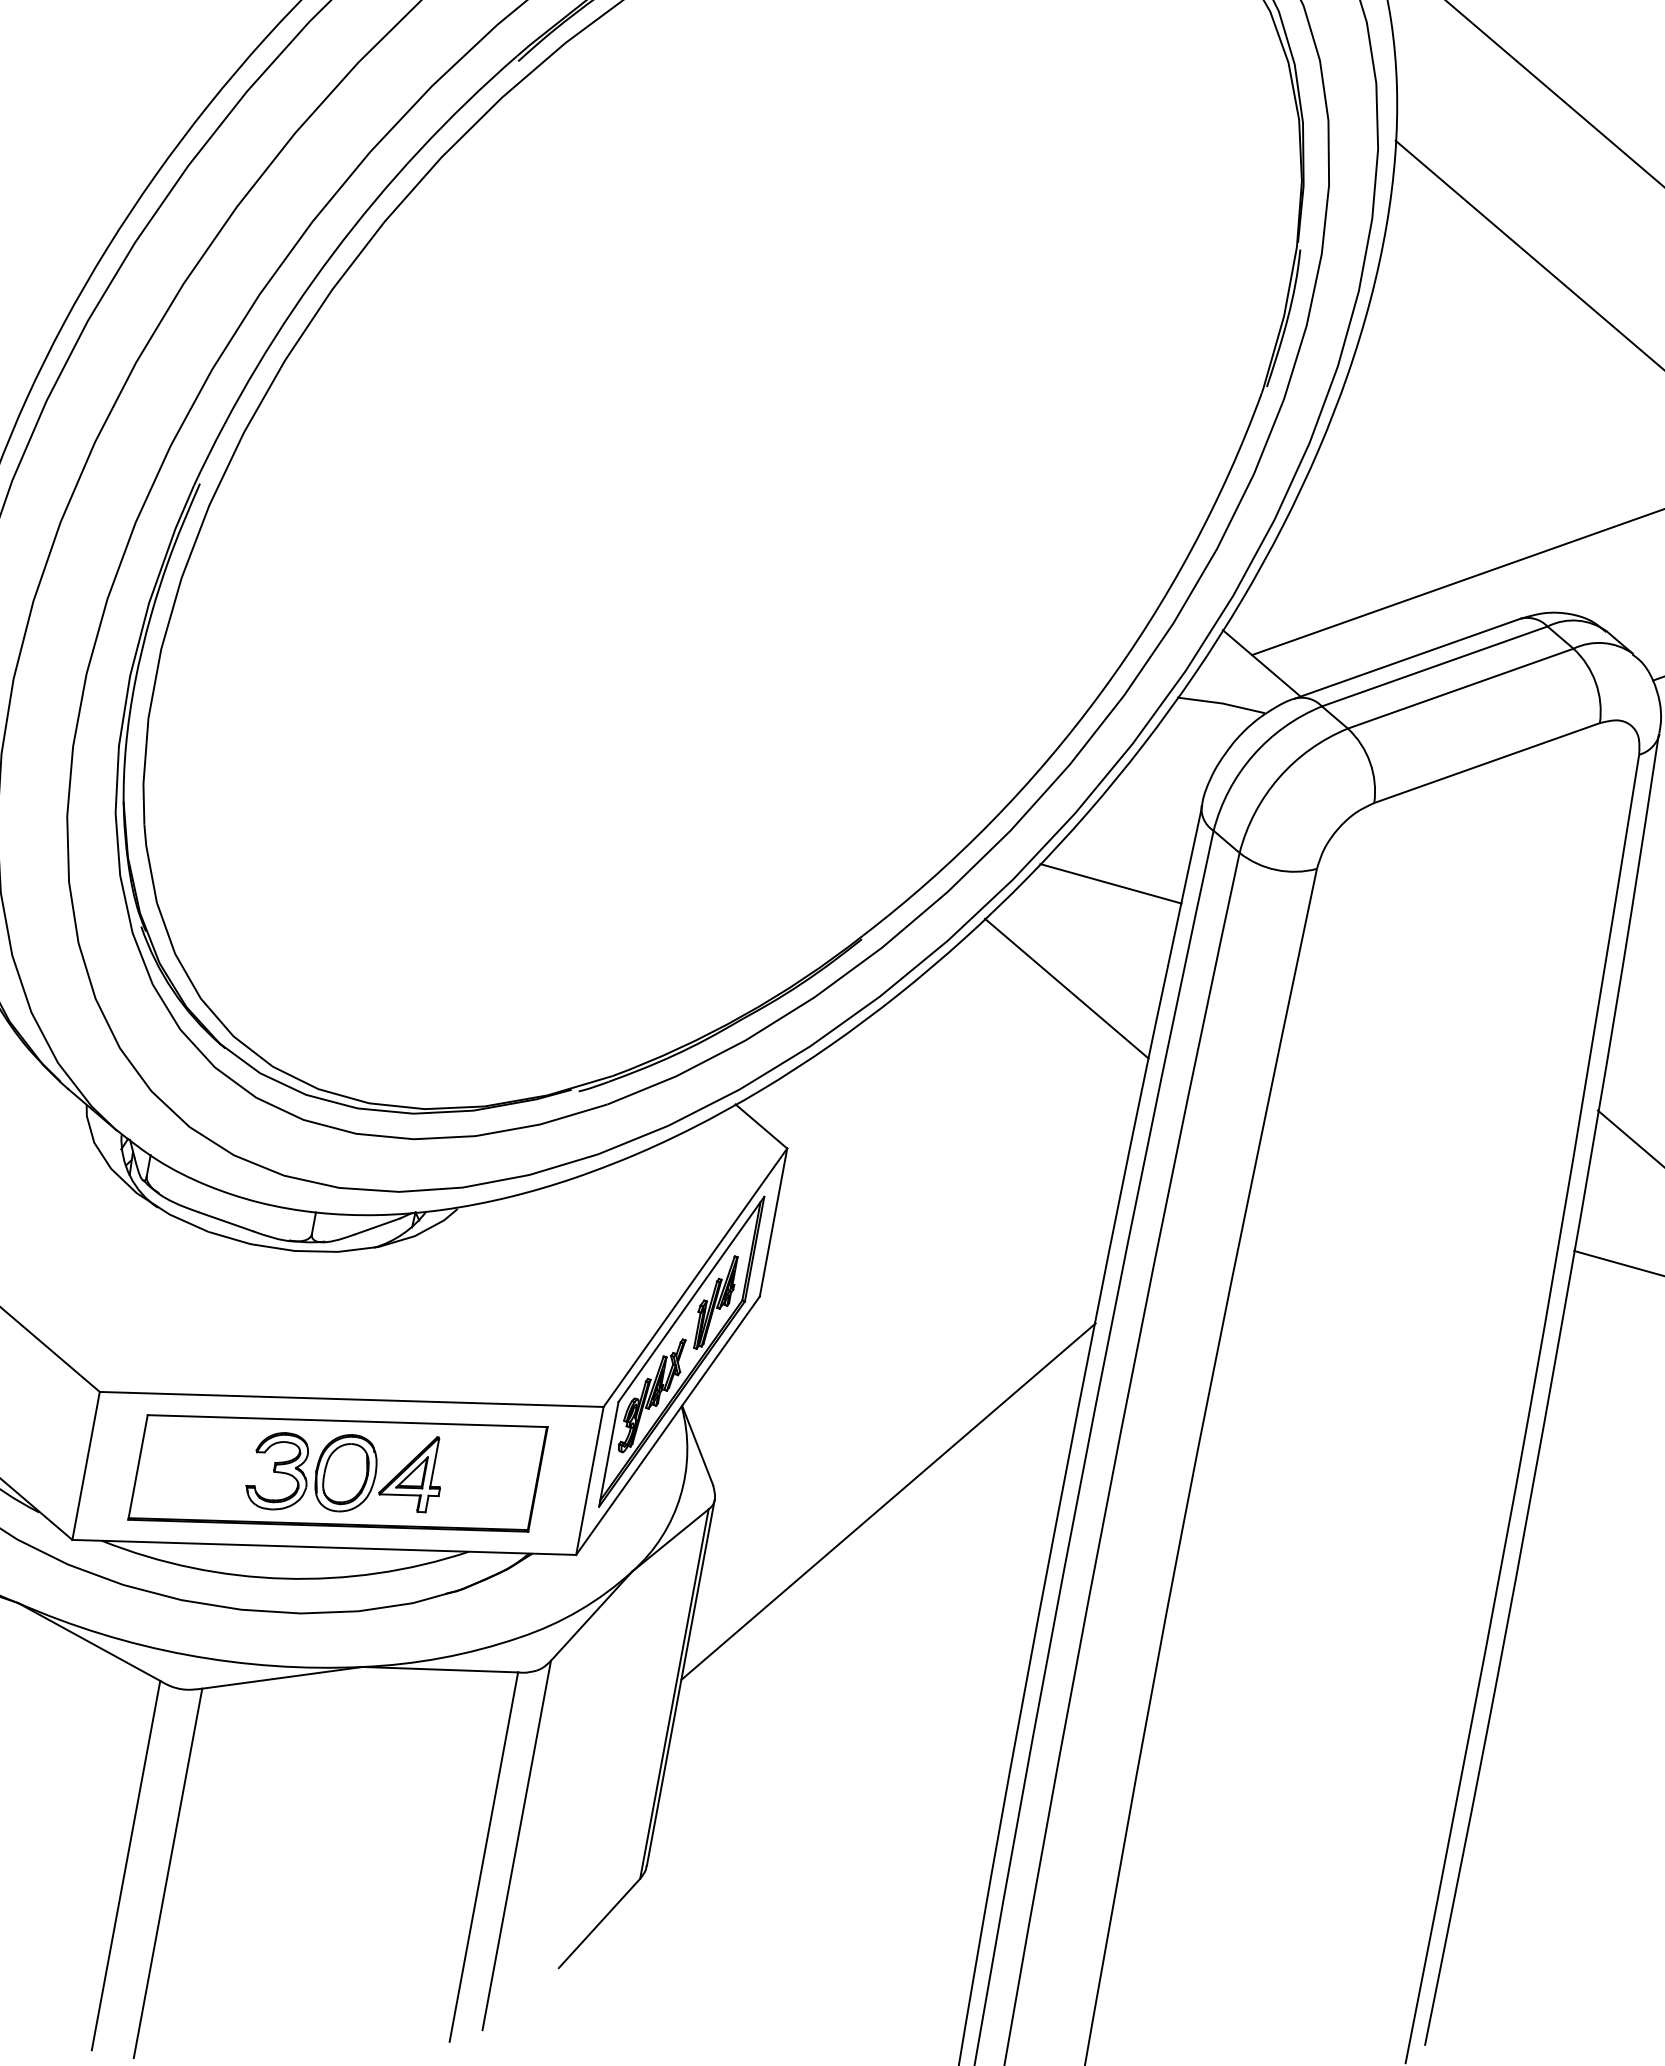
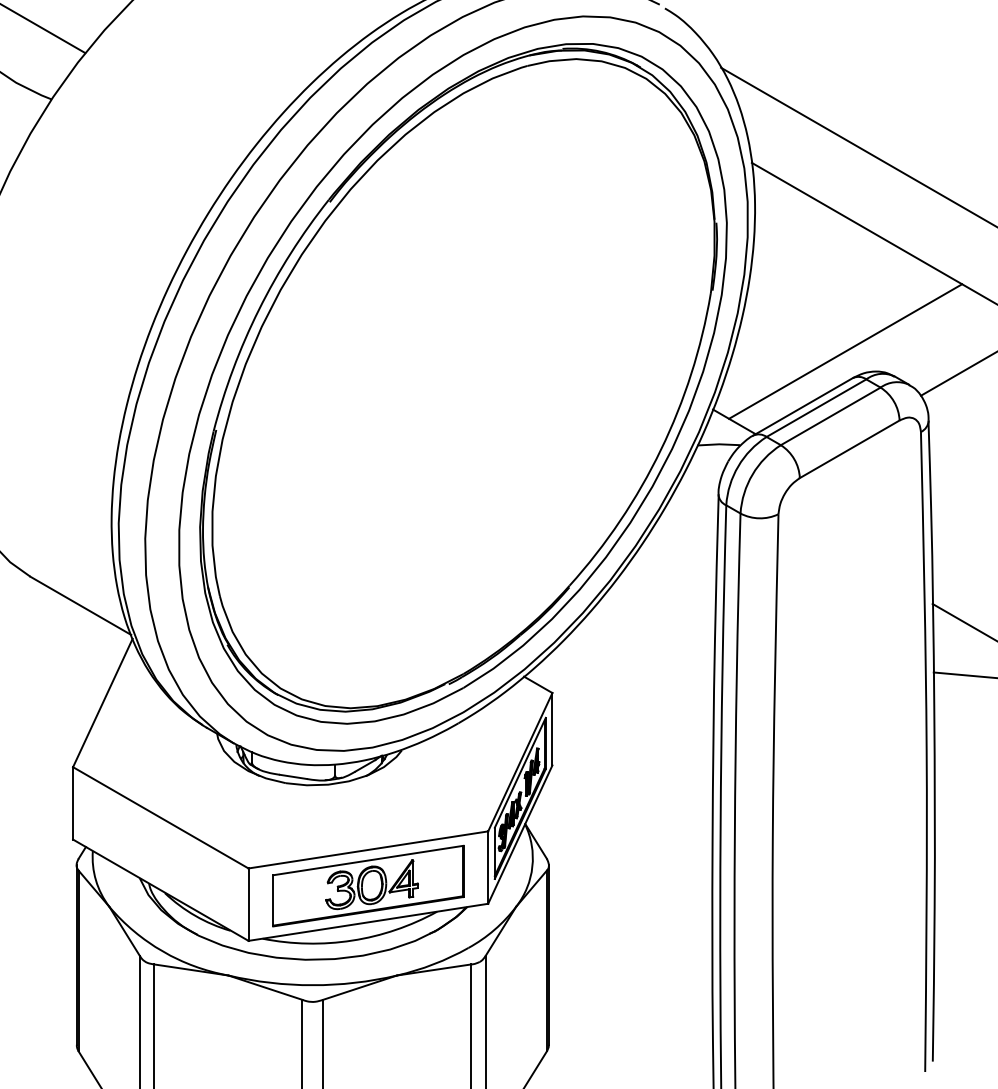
line: (1111, 884) -> (682, 539), removed
line: (1066, 987) -> (670, 592), removed
line: (887, 1499) -> (630, 850), removed

